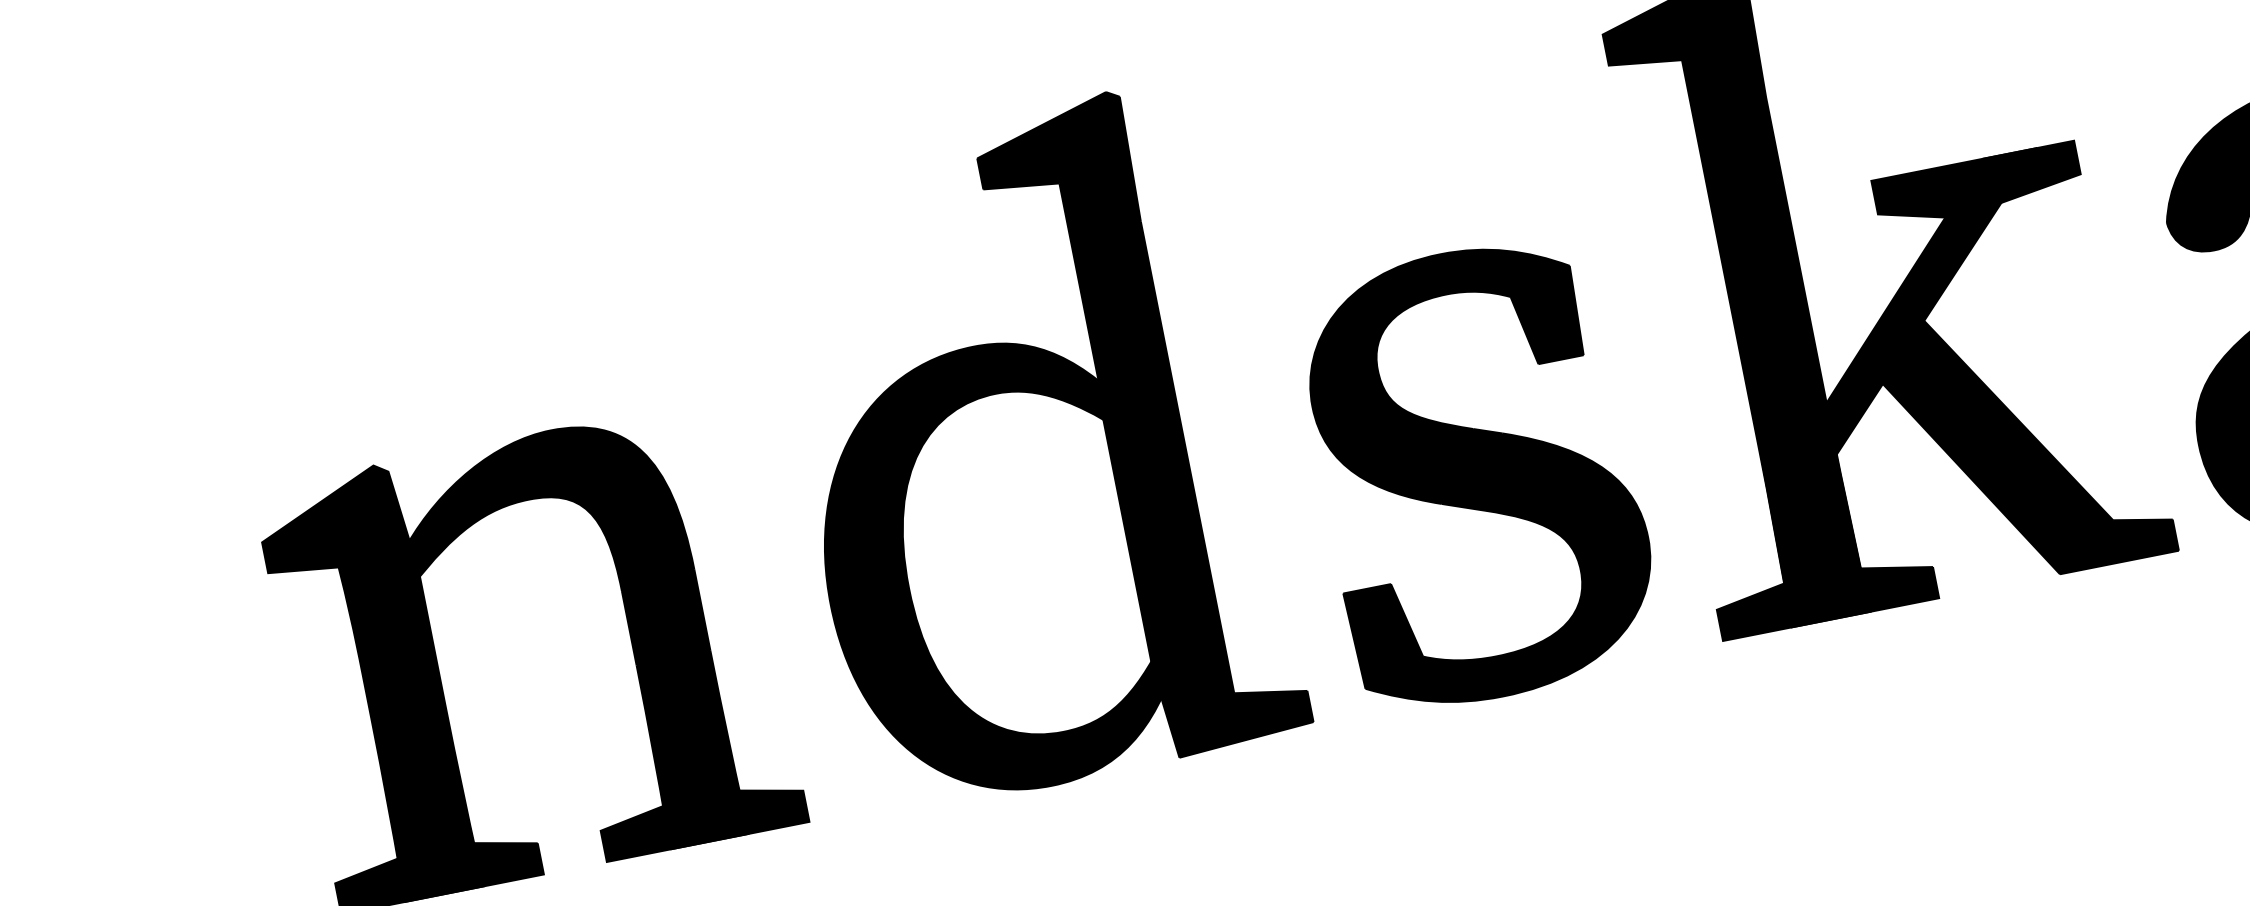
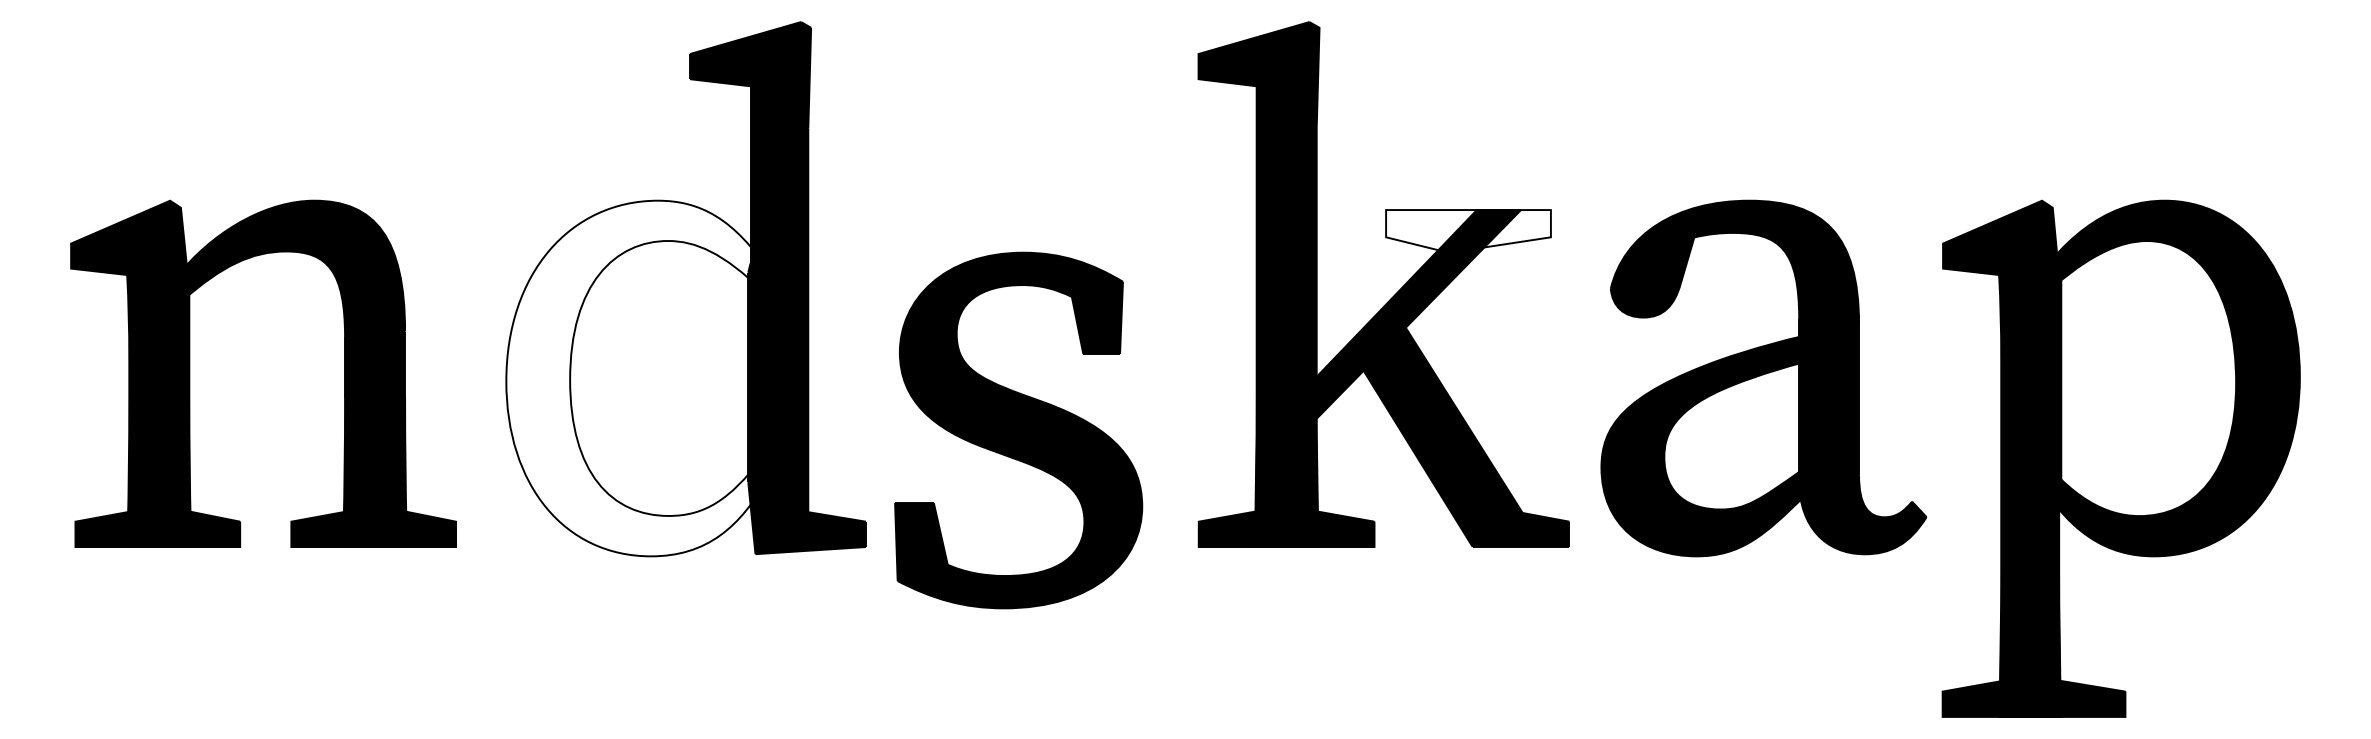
fill: (1977, 187) -> (1468, 231), removed
part: (1477, 474) -> (1018, 430), moved
fill: (992, 570) -> (638, 378), removed

